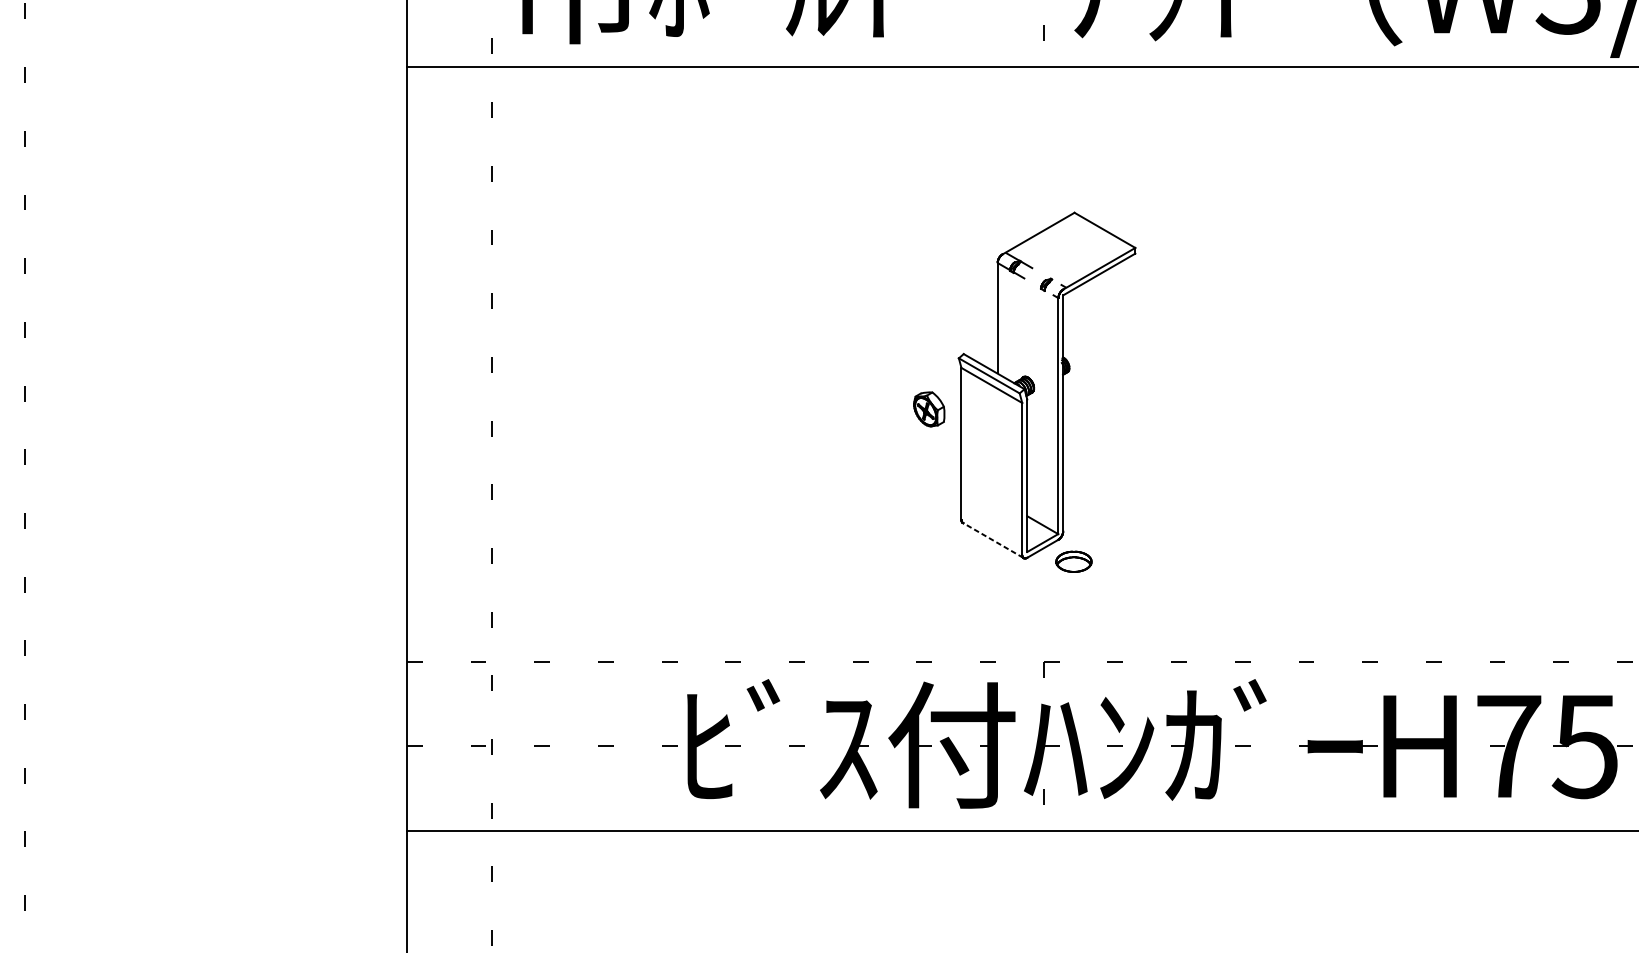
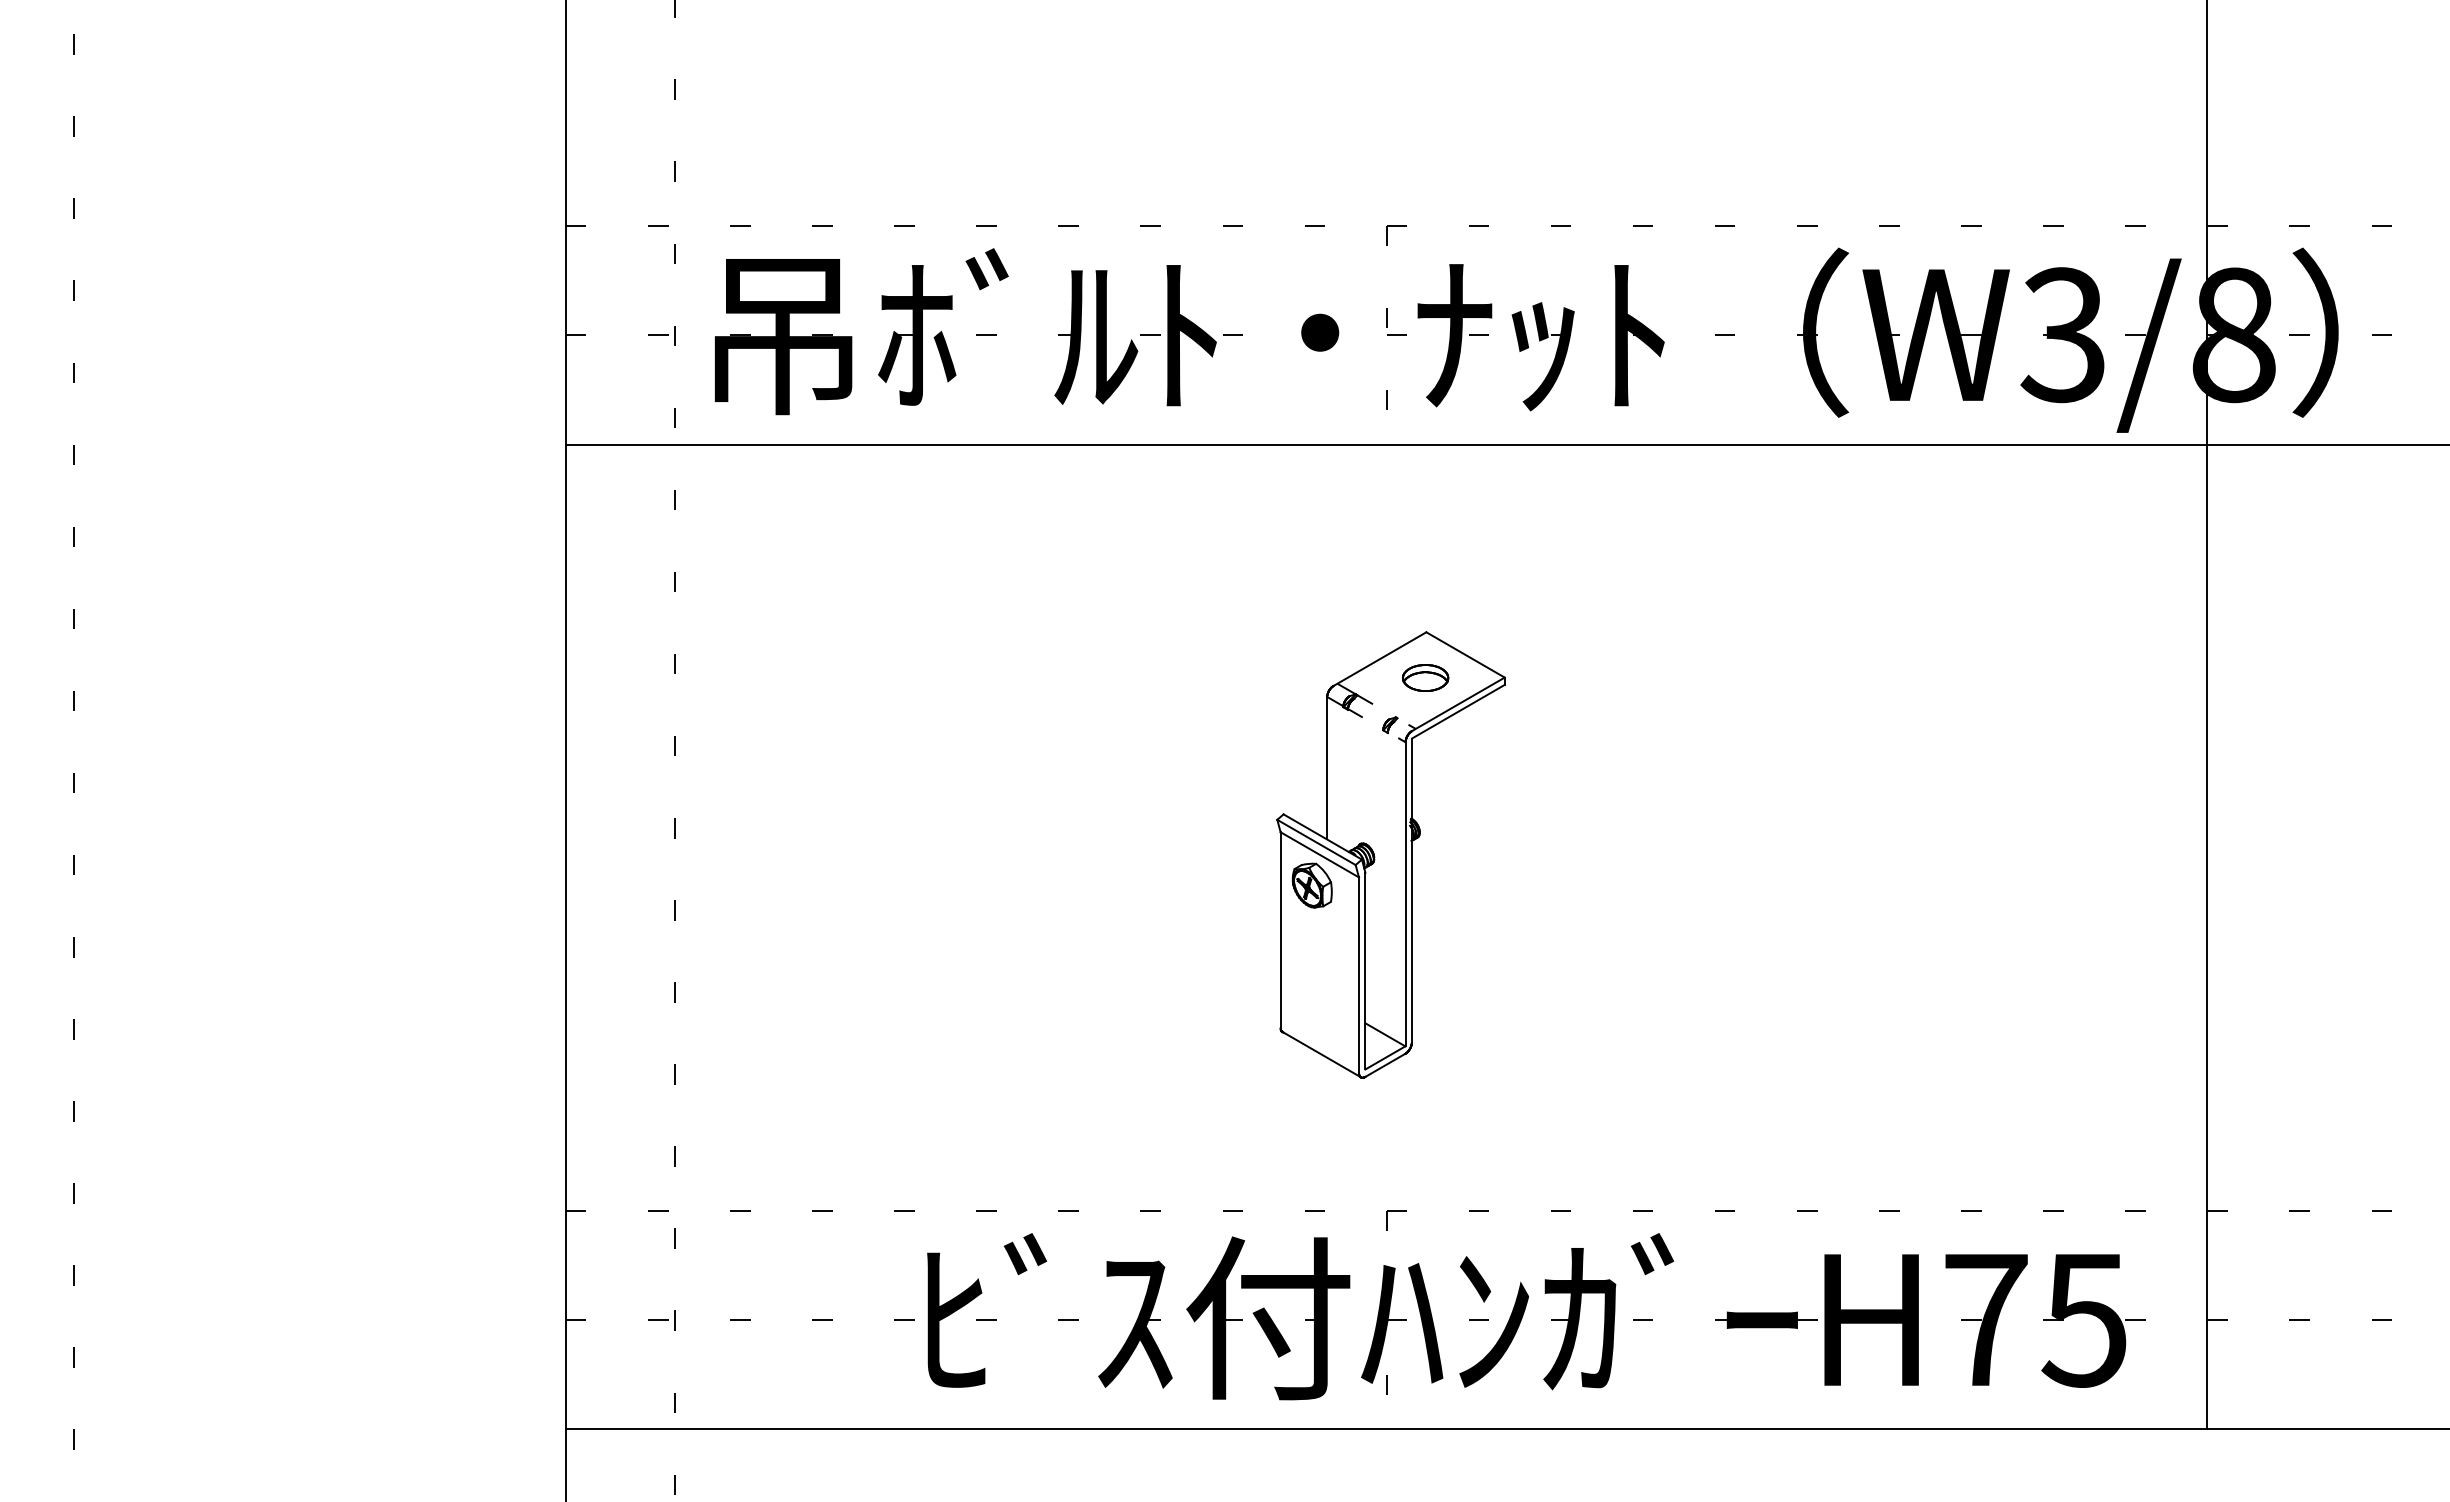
part: (928, 409) -> (1311, 885), moved
line: (992, 540) -> (1320, 1054), dashed -> solid
part: (1073, 561) -> (1425, 677), moved

